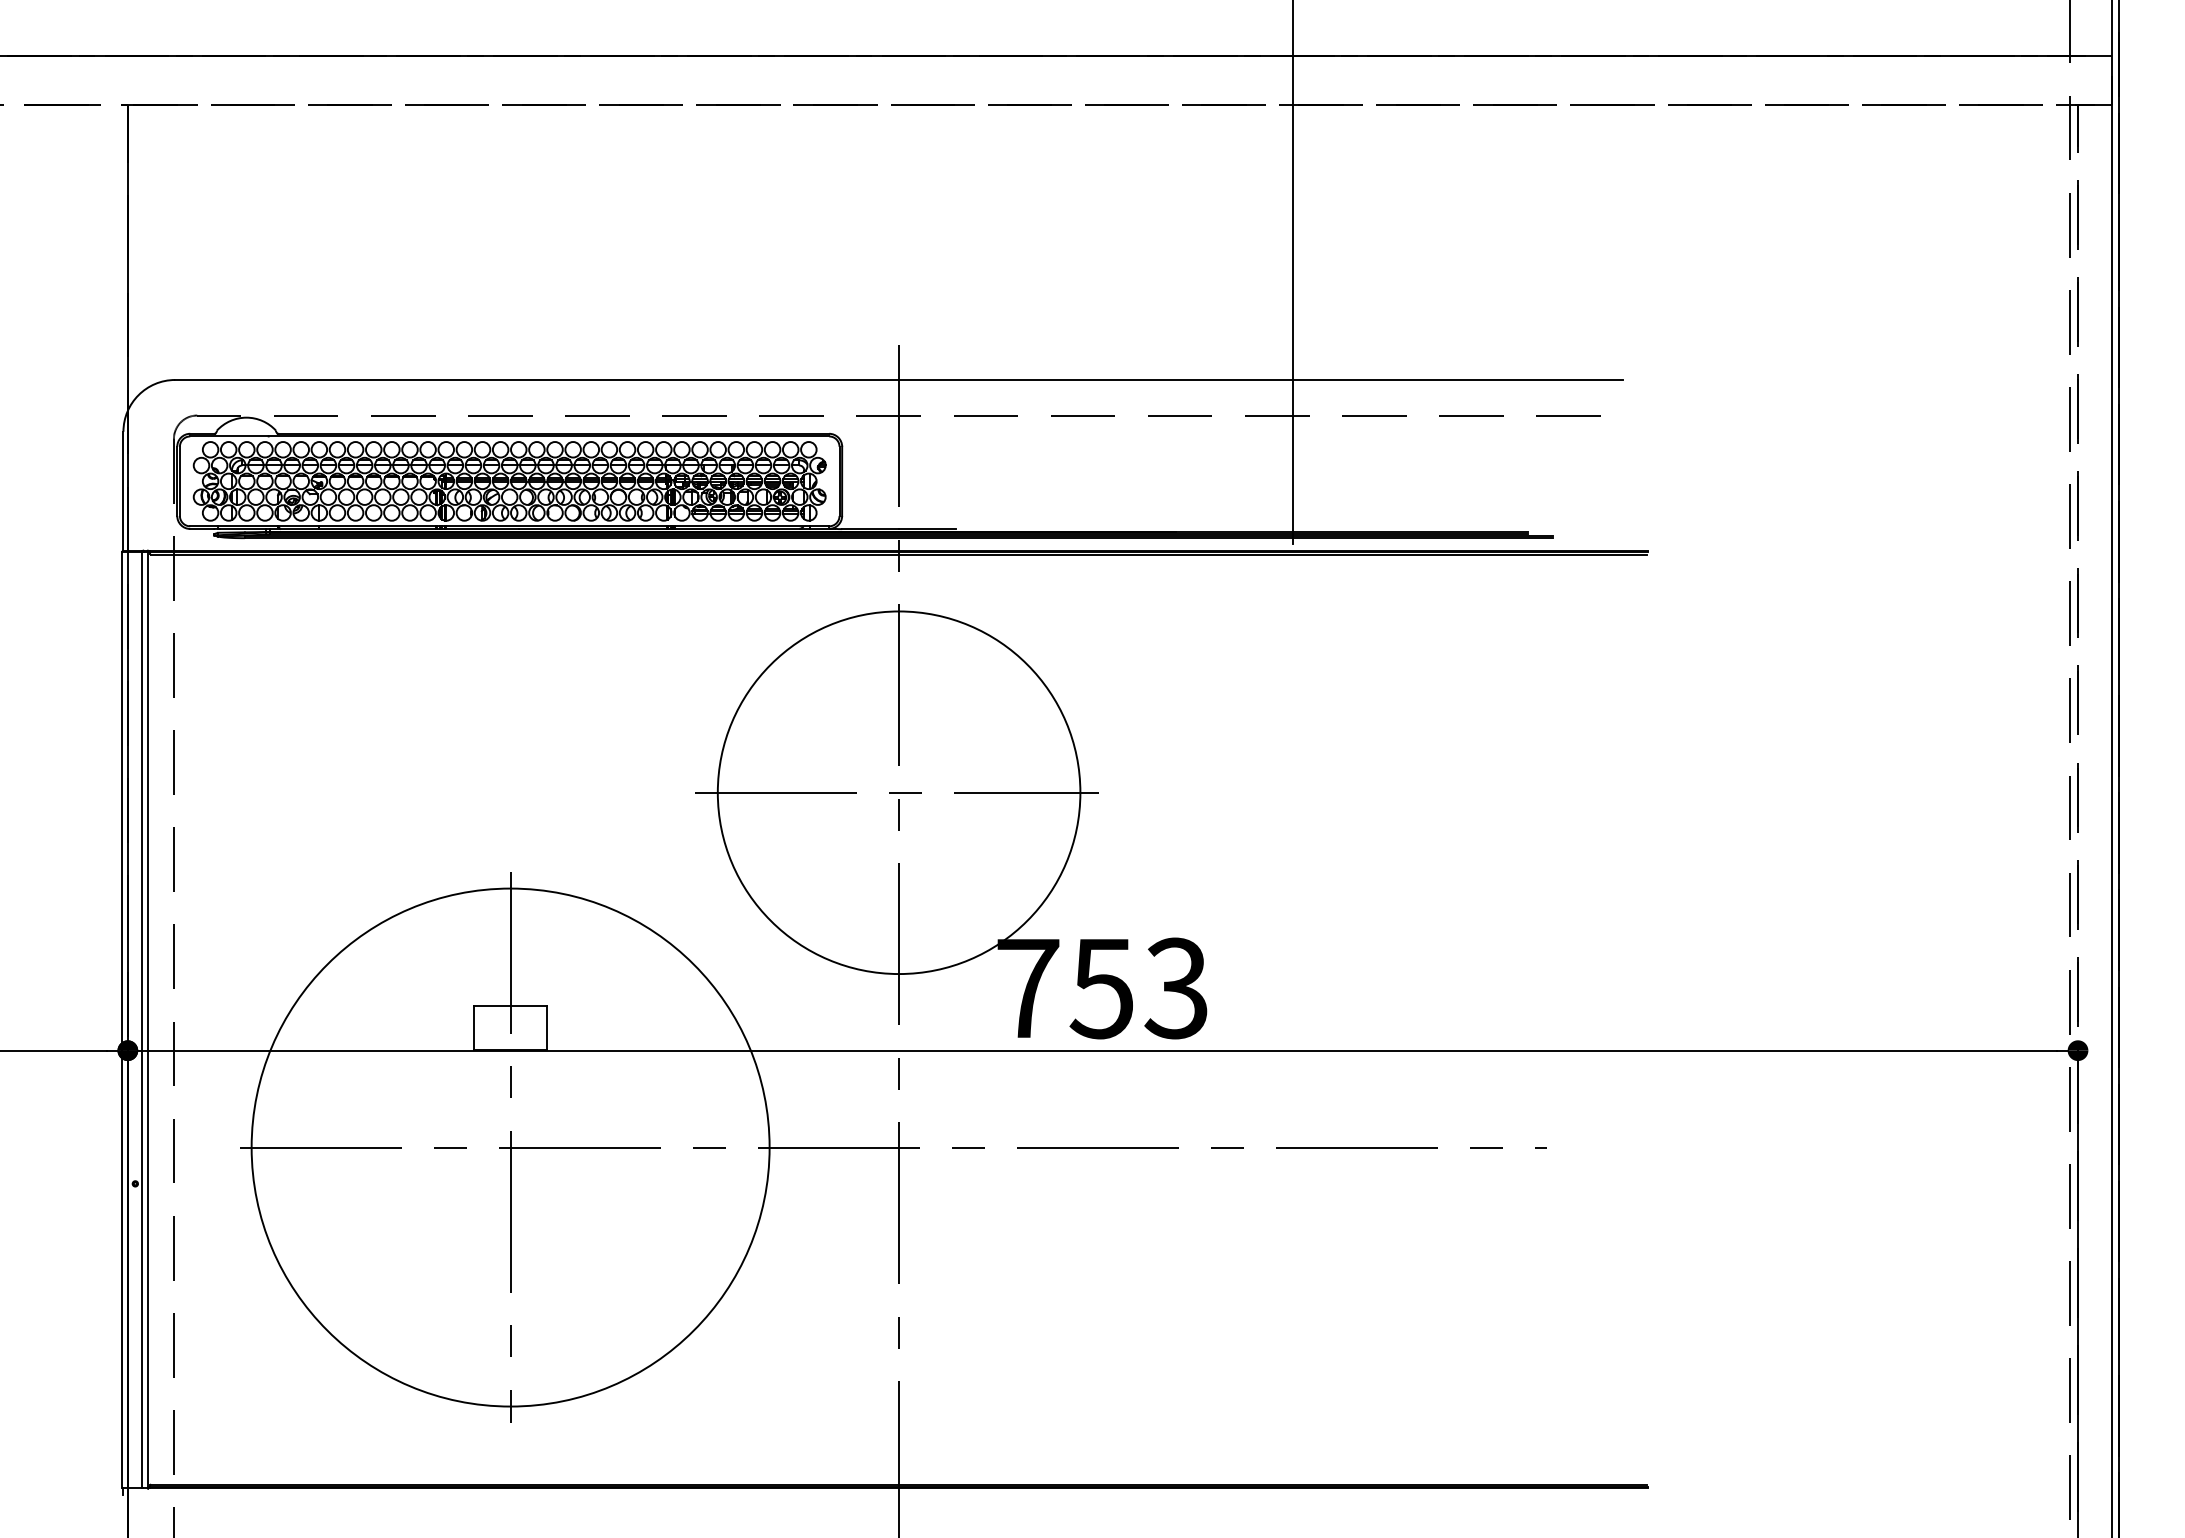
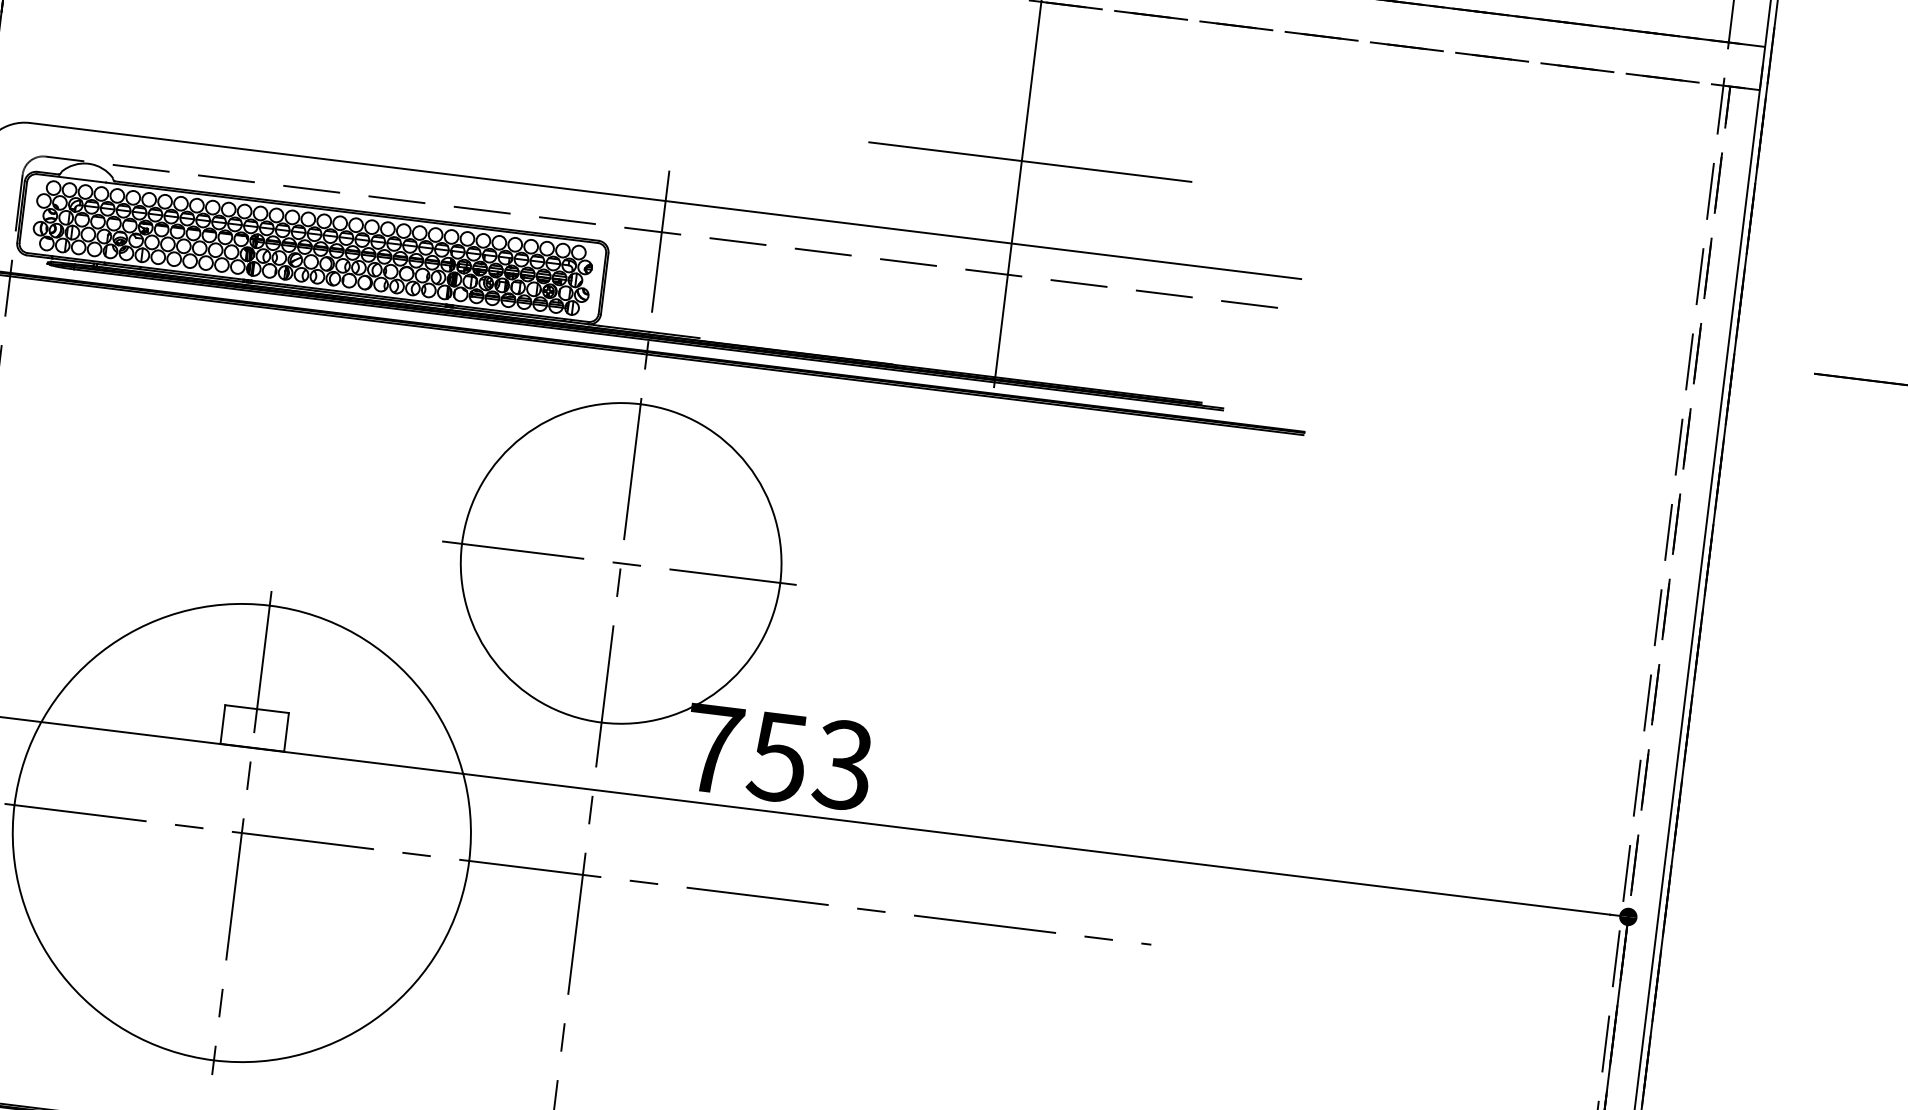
line: (1302, 286) -> (1029, 162), added

